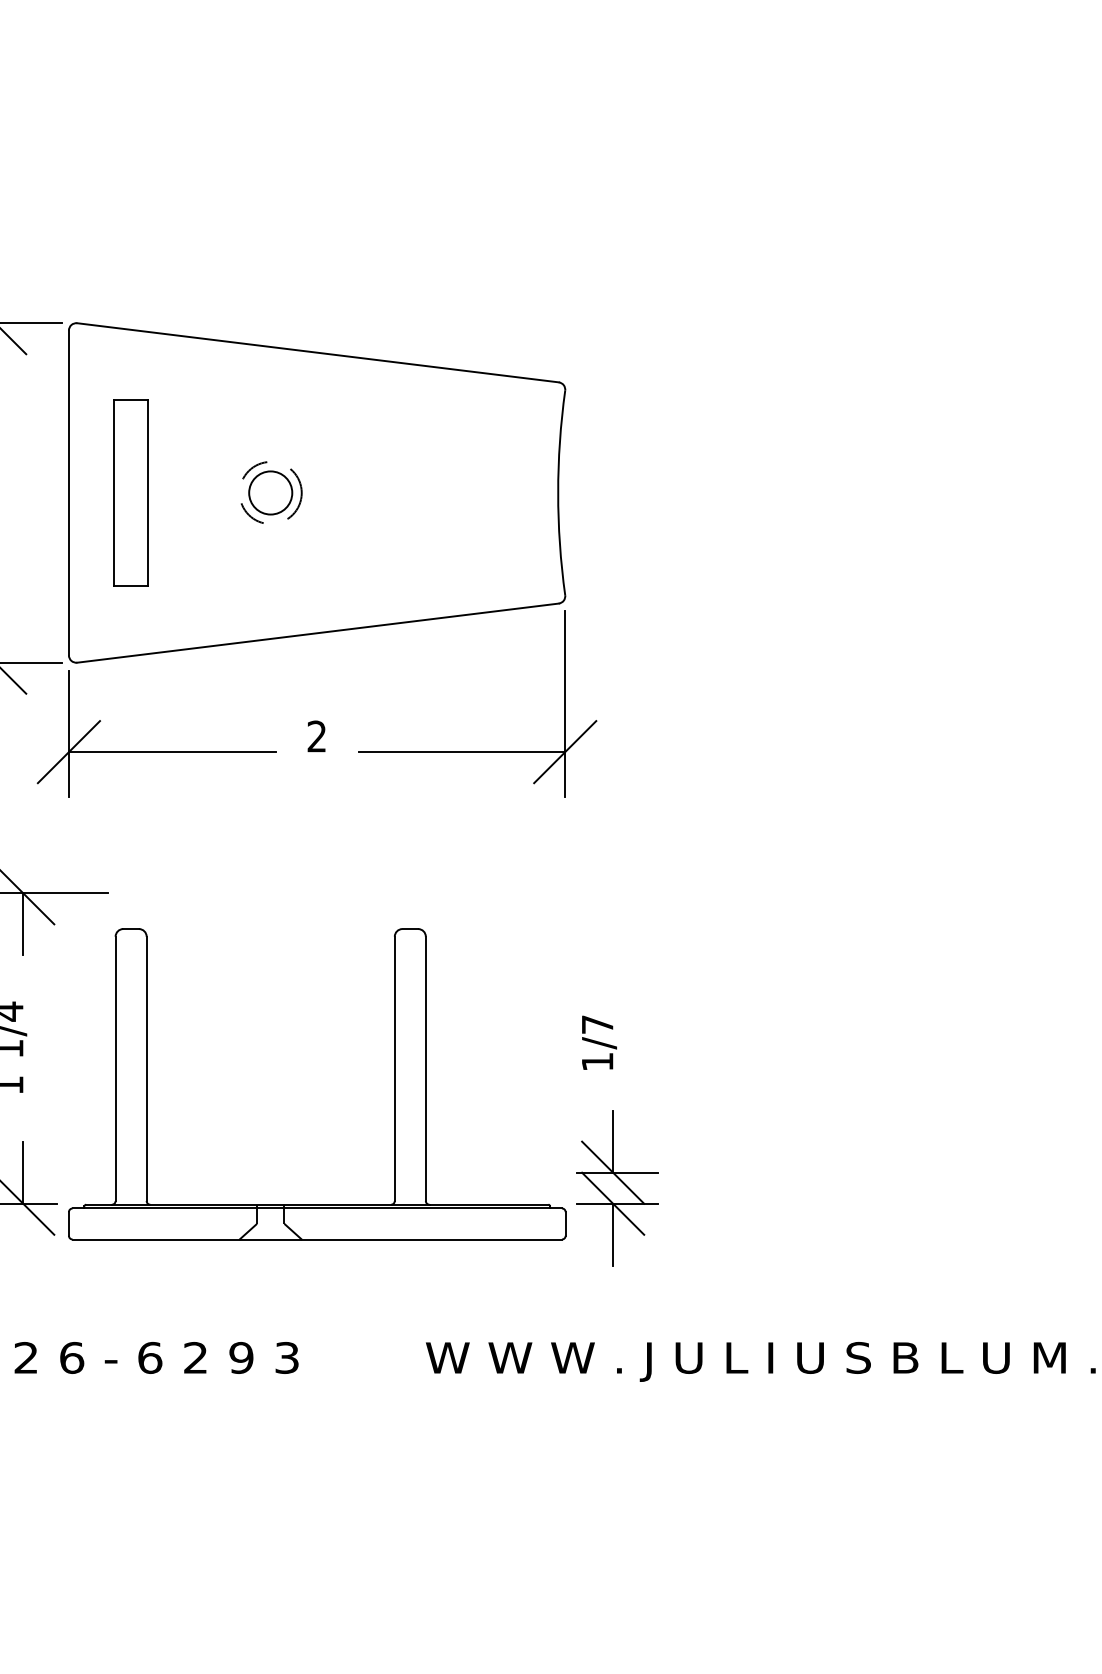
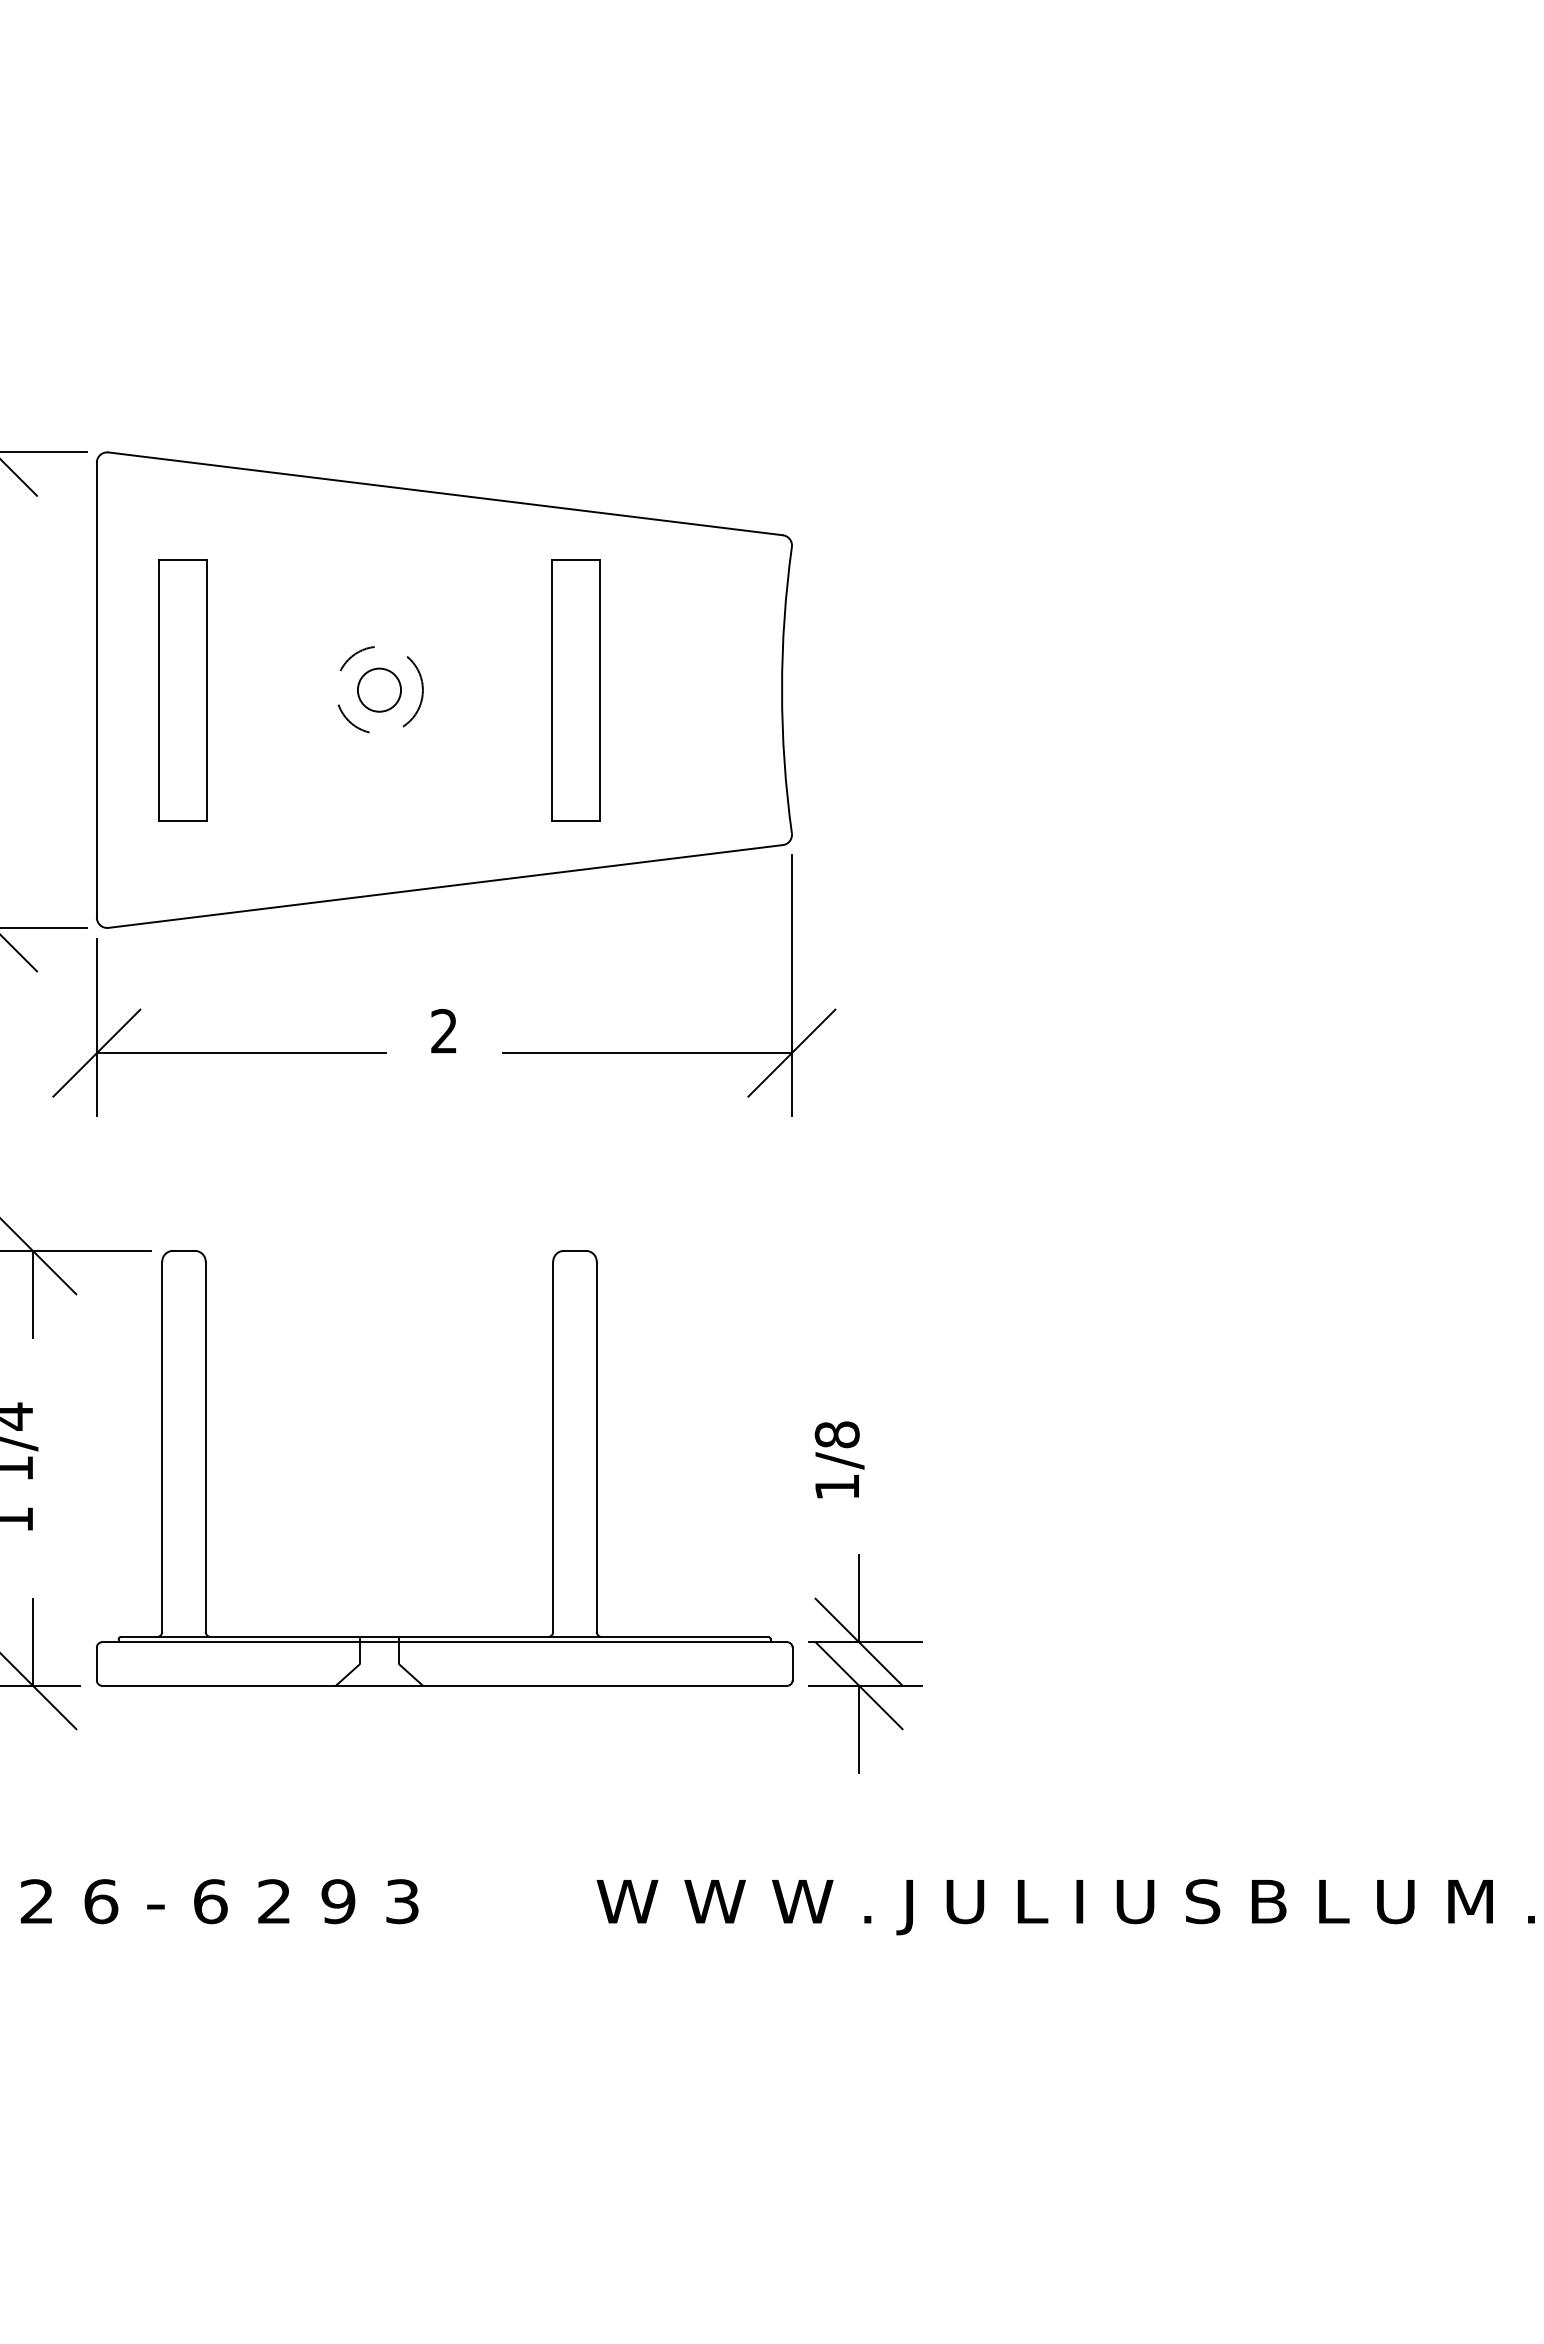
circle: (270, 492) -> (379, 689), size x0.71
part: (410, 493) -> (575, 690), added
text: (597, 1024) -> (836, 1434), 1/7 -> 1/8
part: (394, 1084) -> (552, 1468), moved

